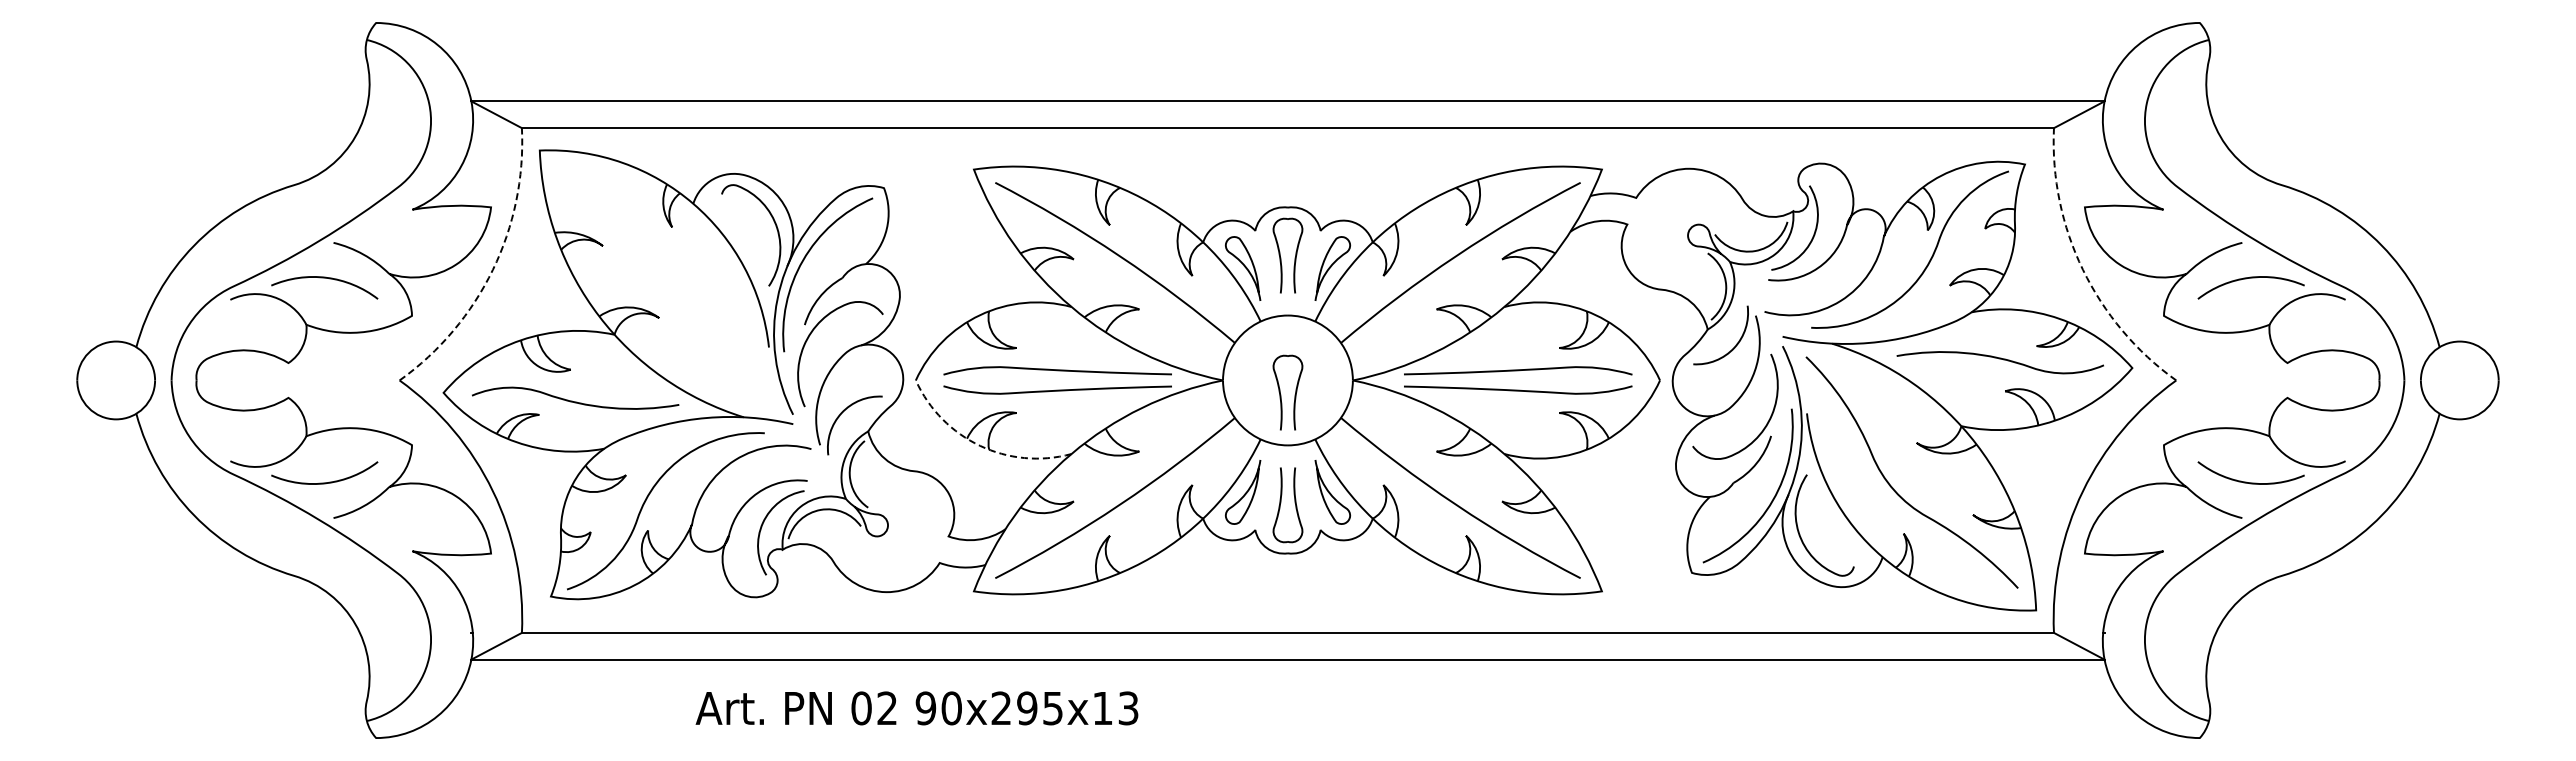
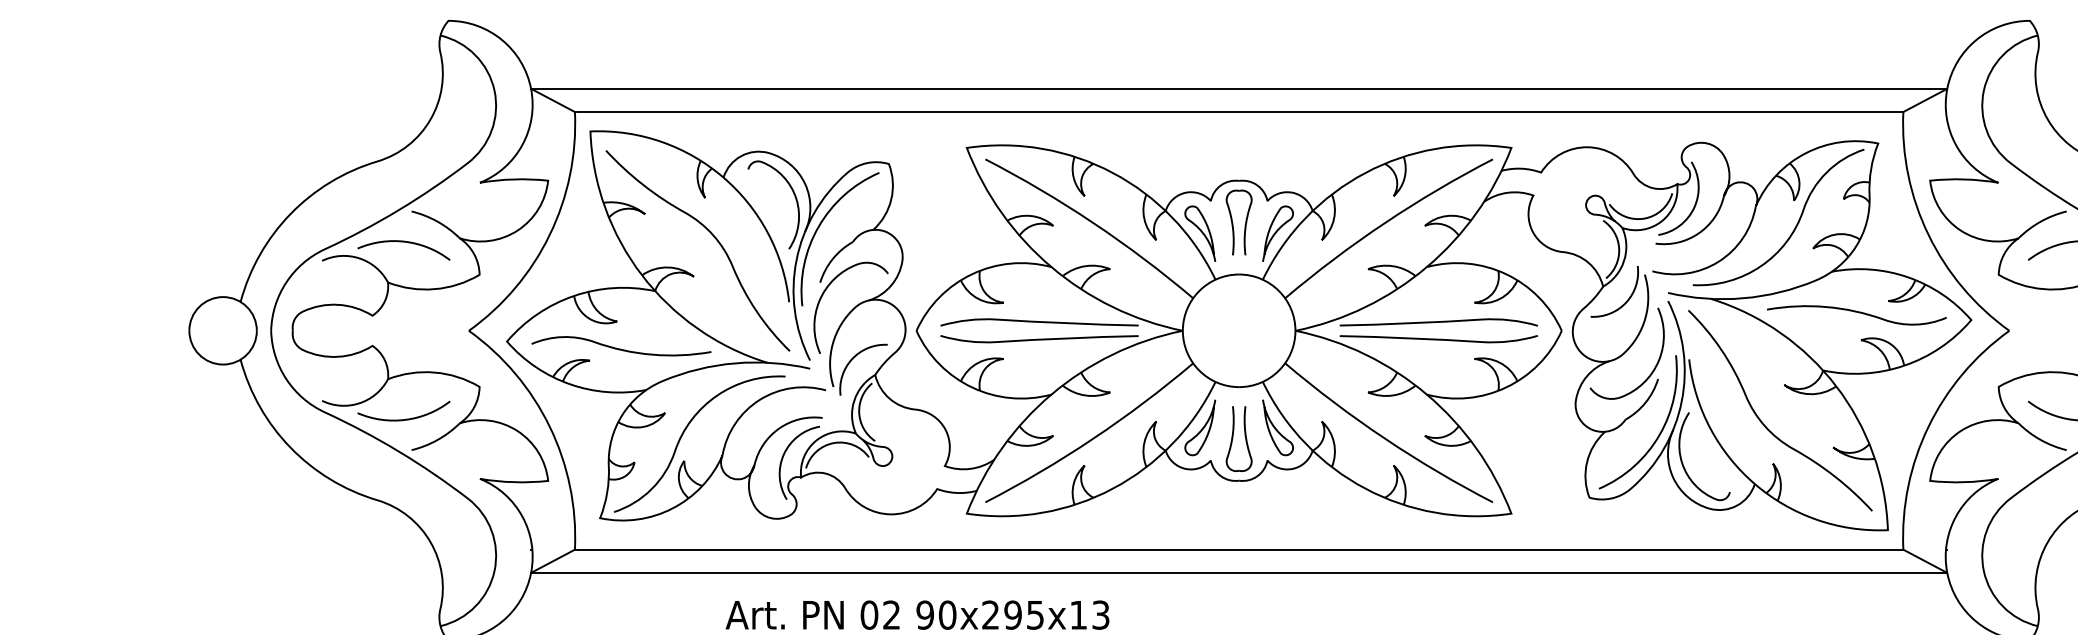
line: (492, 269) -> (549, 234), dashed -> solid
line: (2083, 269) -> (1928, 234), dashed -> solid
curve: (682, 273) -> (714, 238), added
part: (1281, 394) -> (1233, 342), removed
line: (980, 445) -> (972, 387), dashed -> solid

